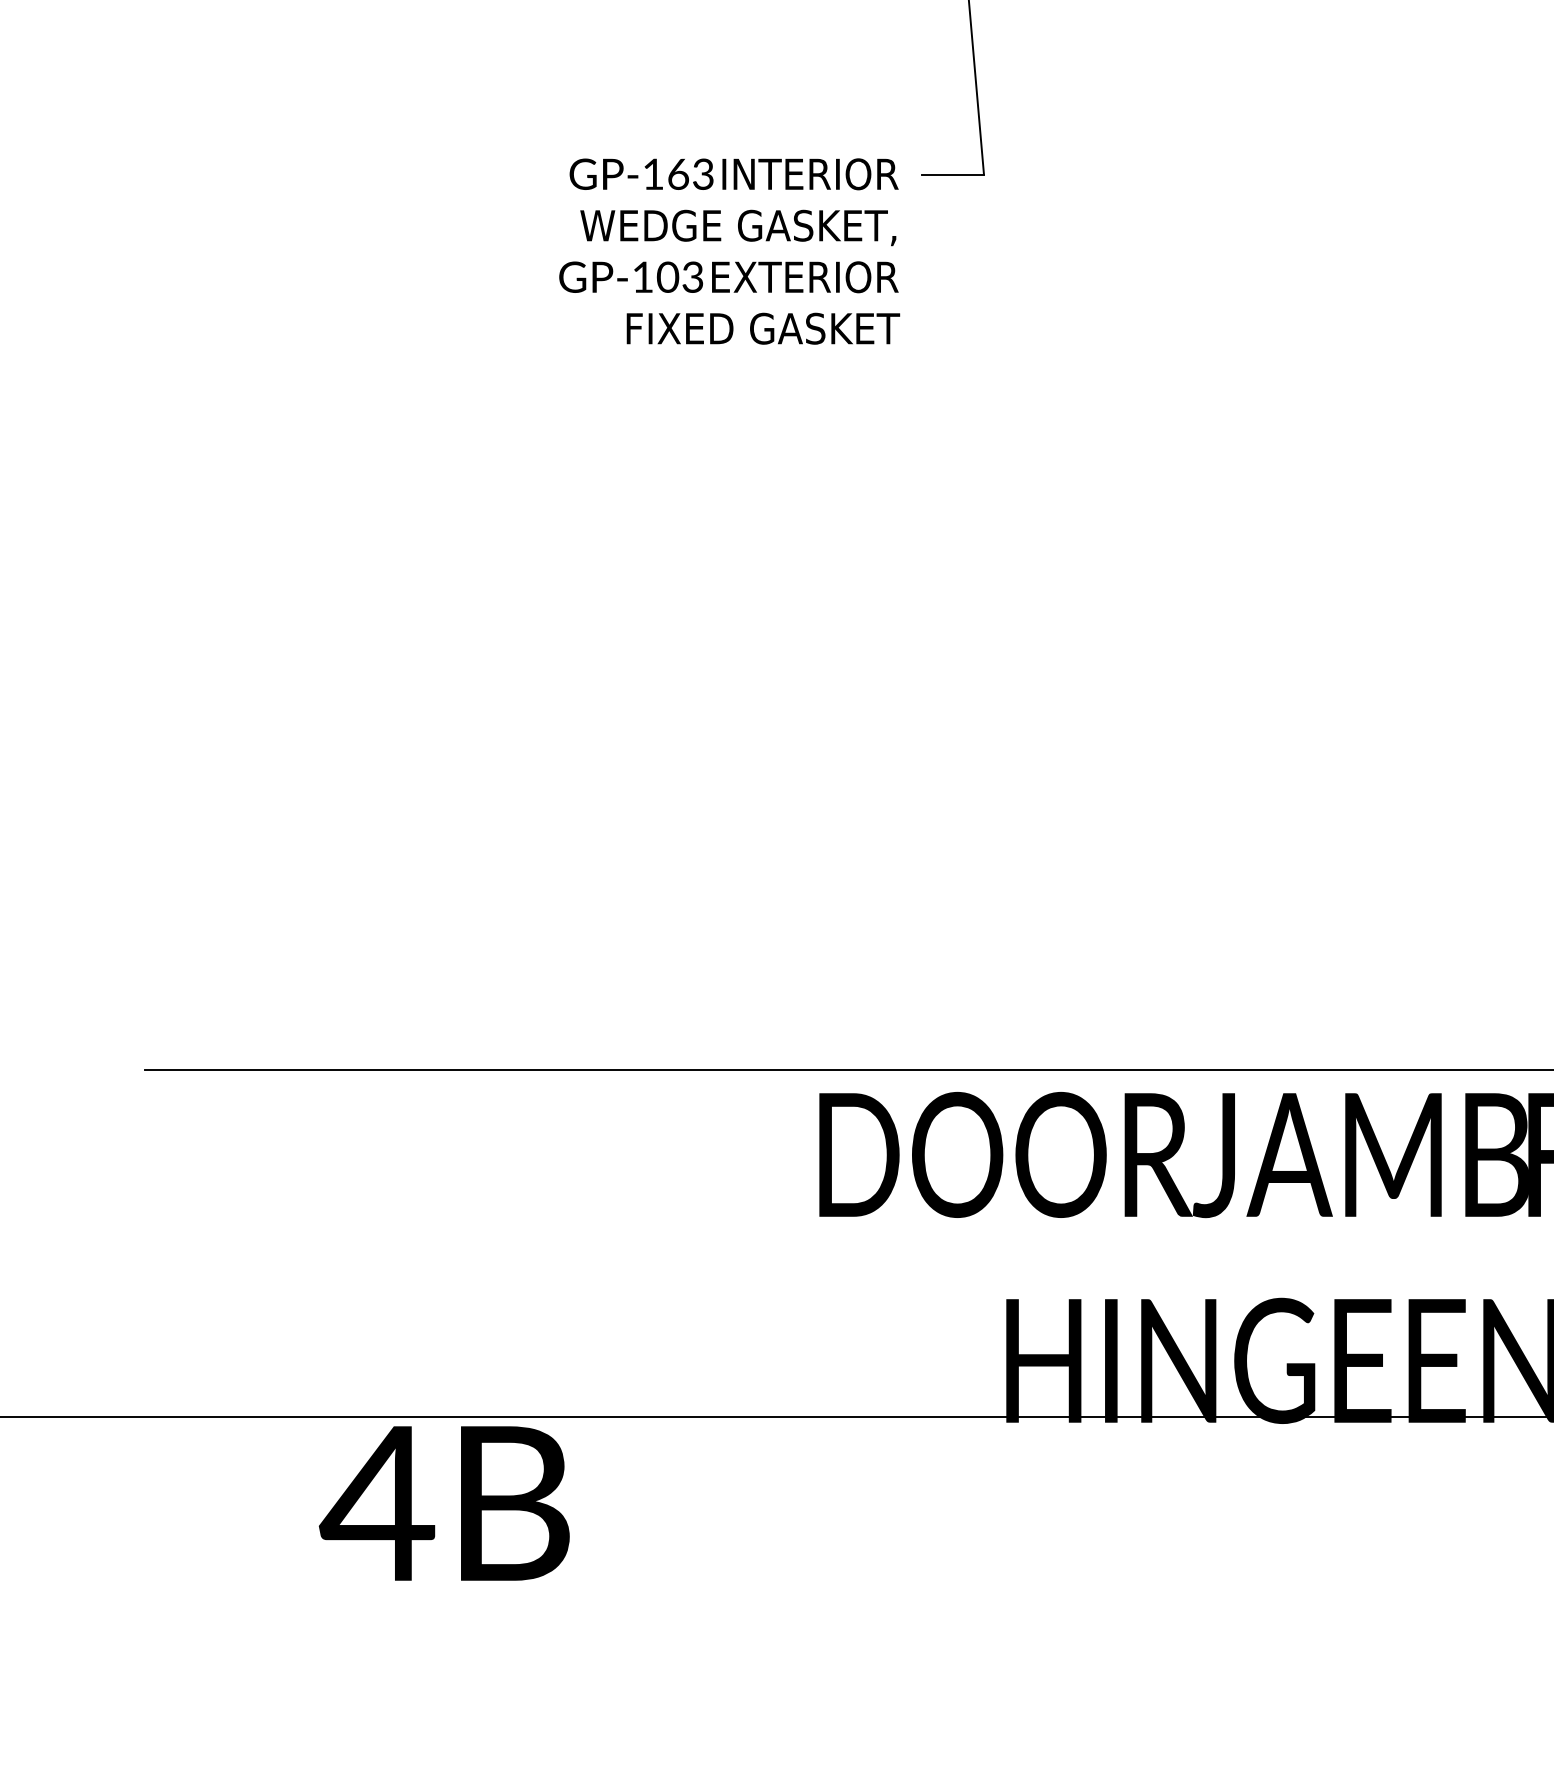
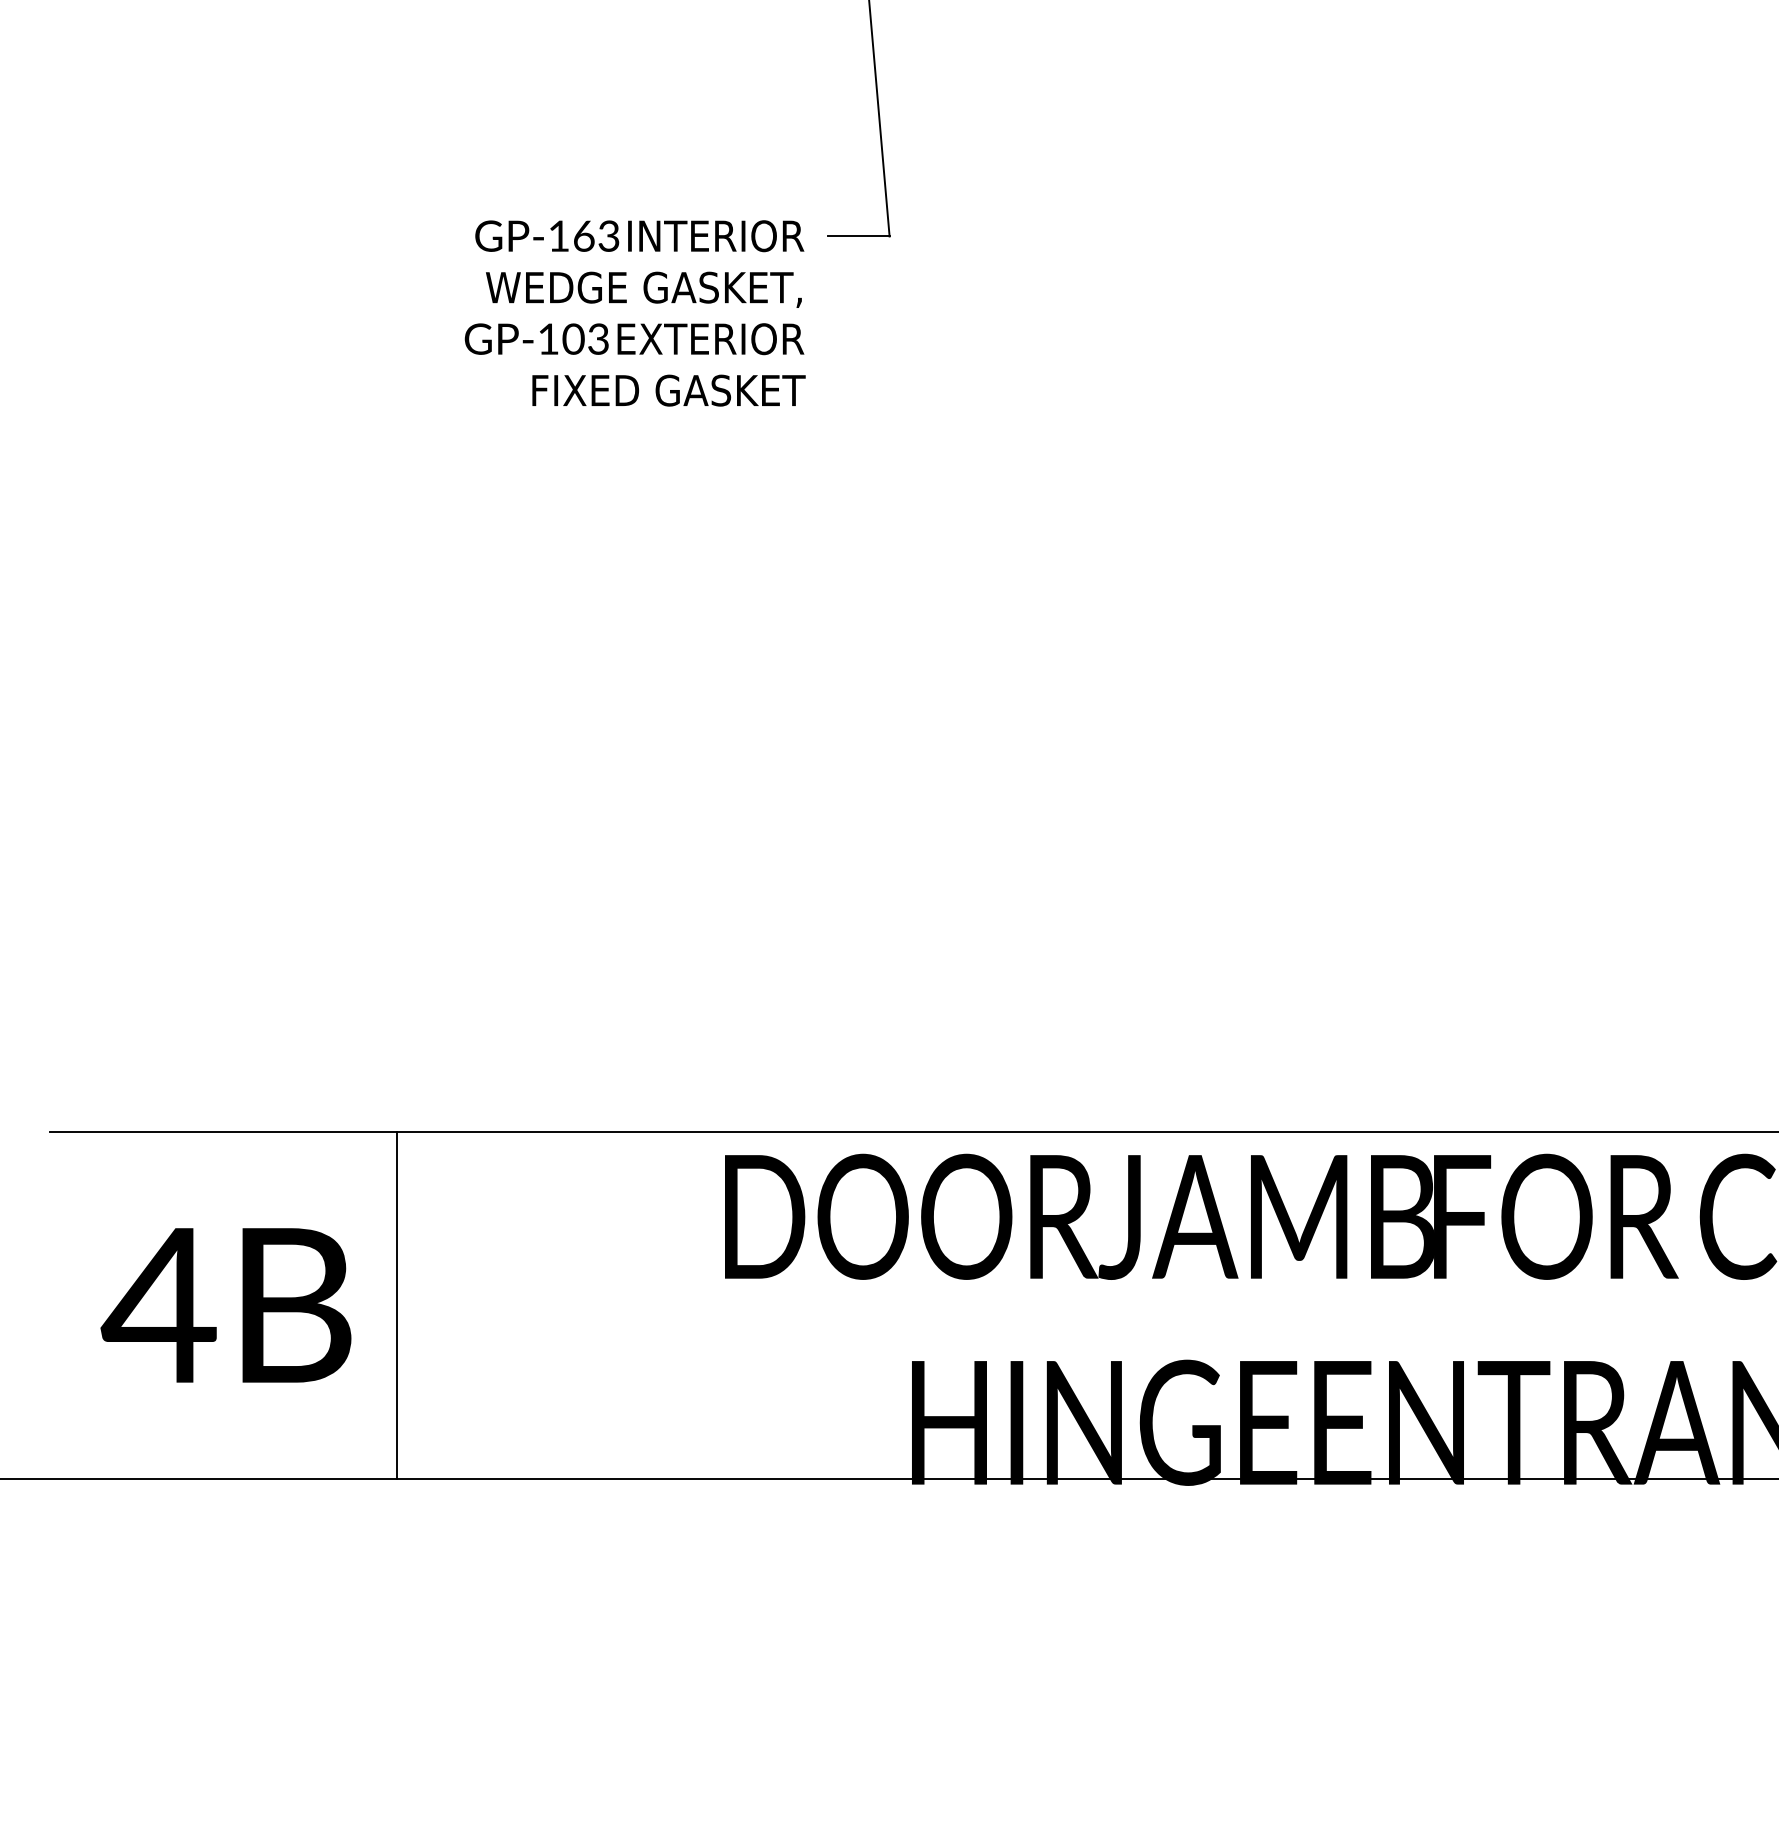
line: (491, 1242) -> (397, 1304), added
text: (443, 1503) -> (225, 1305), moved

